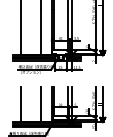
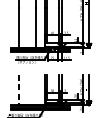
line: (21, 104) -> (18, 90), solid -> dashed
line: (41, 104) -> (36, 90), removed

